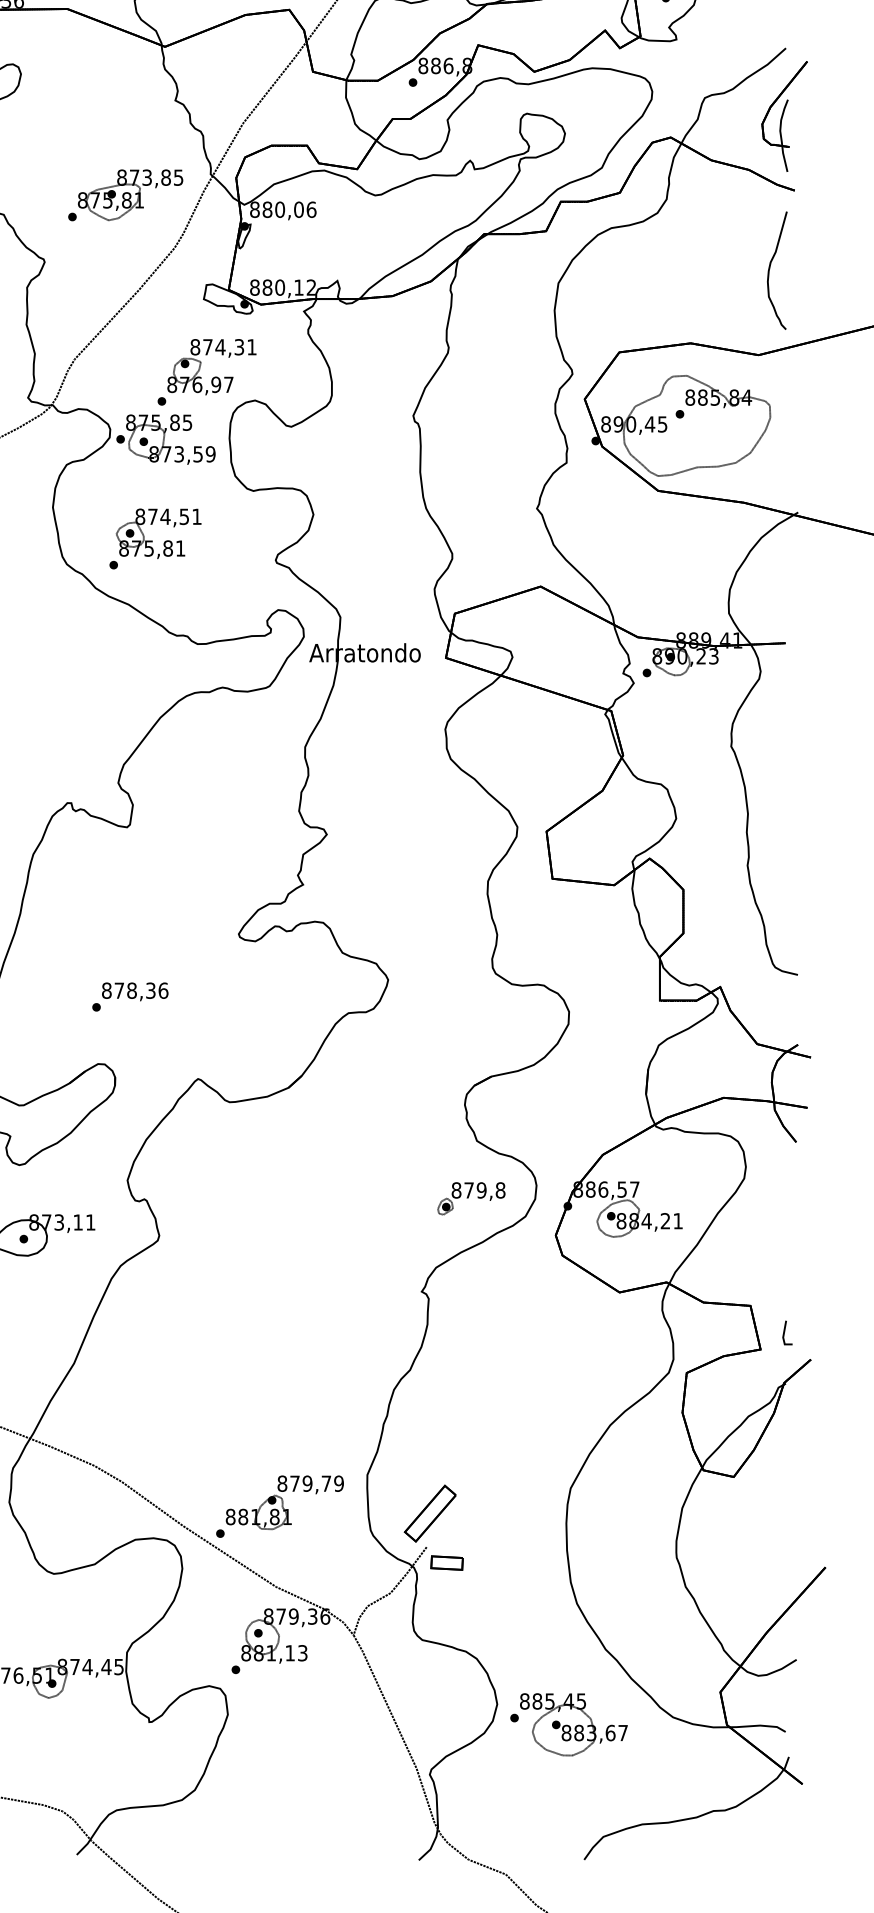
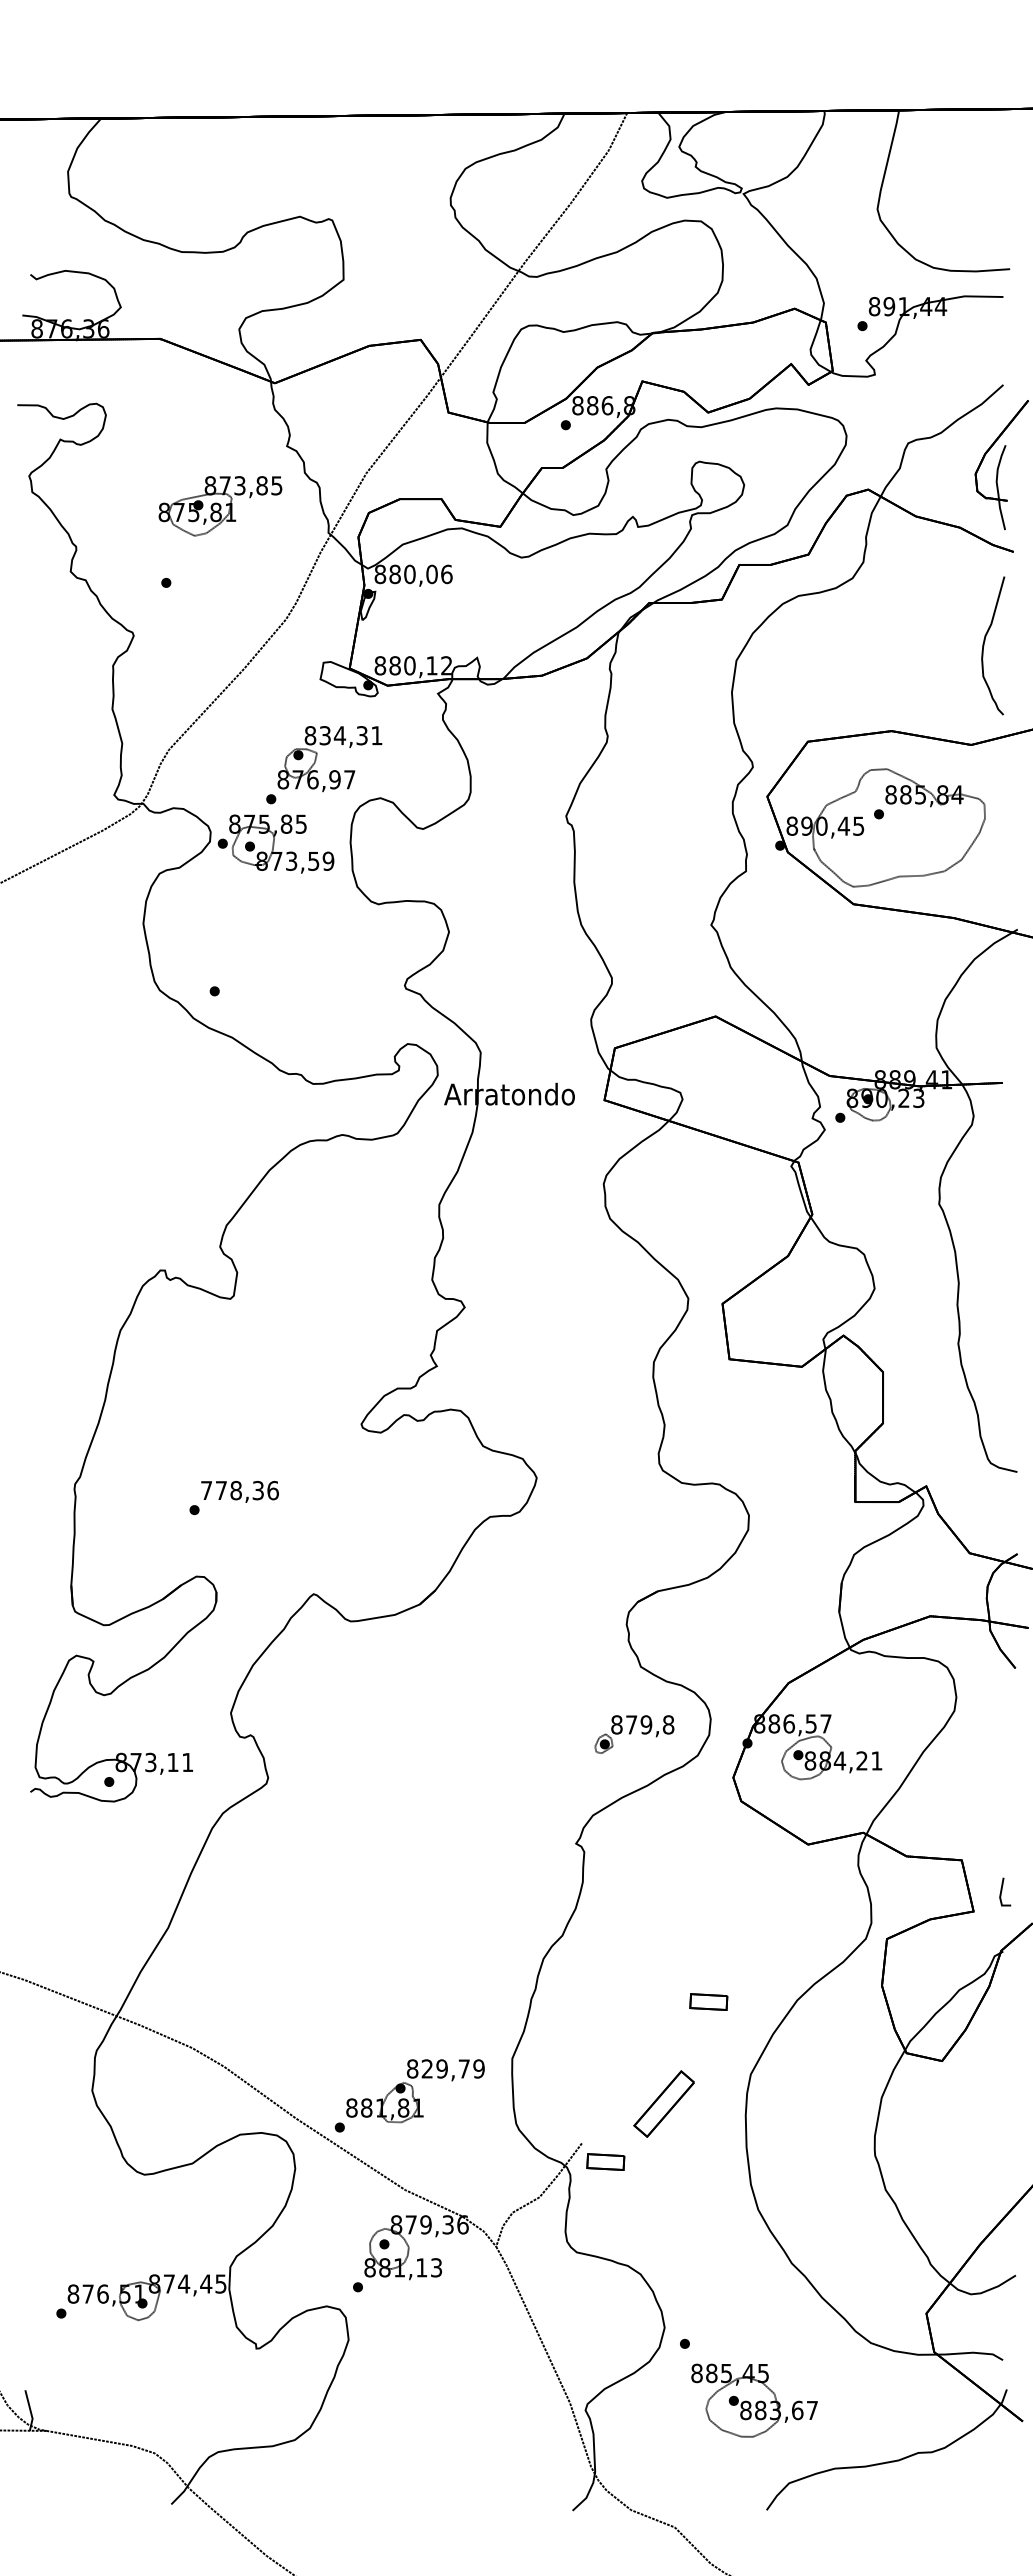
part: (130, 195) -> (220, 506), moved
text: (207, 347) -> (324, 735), 874,31 -> 834,31
part: (152, 540) -> (260, 962), removed
text: (106, 990) -> (206, 1490), 878,36 -> 778,36
part: (534, 1426) -> (708, 2001), added
text: (294, 1483) -> (426, 2068), 879,79 -> 829,79
part: (429, 1513) -> (663, 2103), moved
part: (573, 1724) -> (754, 2400), moved

